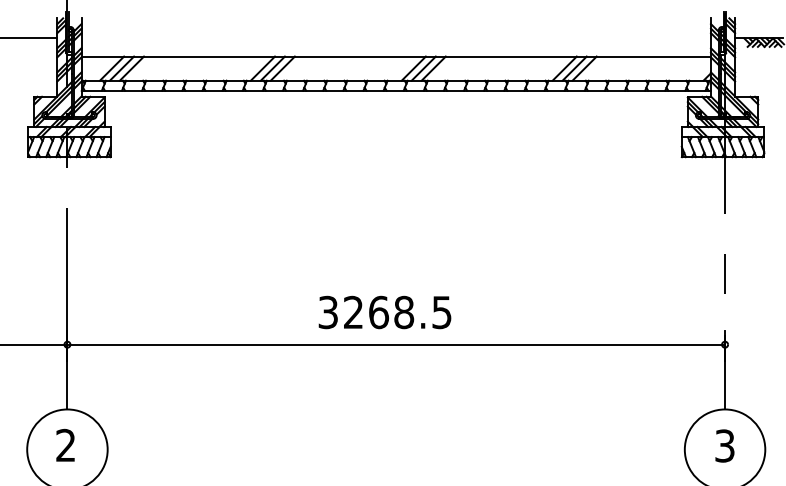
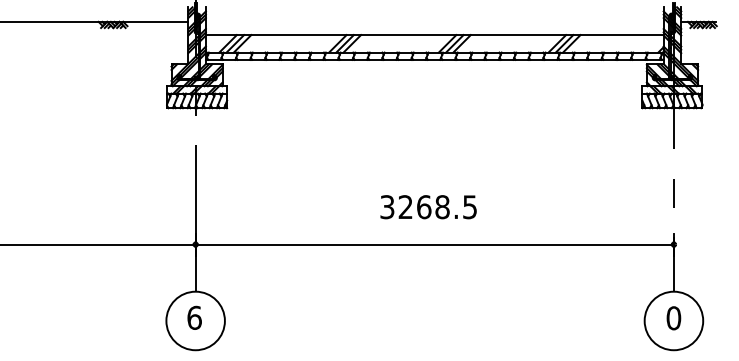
text: (384, 312) -> (428, 207), moved
text: (65, 444) -> (194, 317), 2 -> 6
text: (724, 446) -> (673, 318), 3 -> 0

